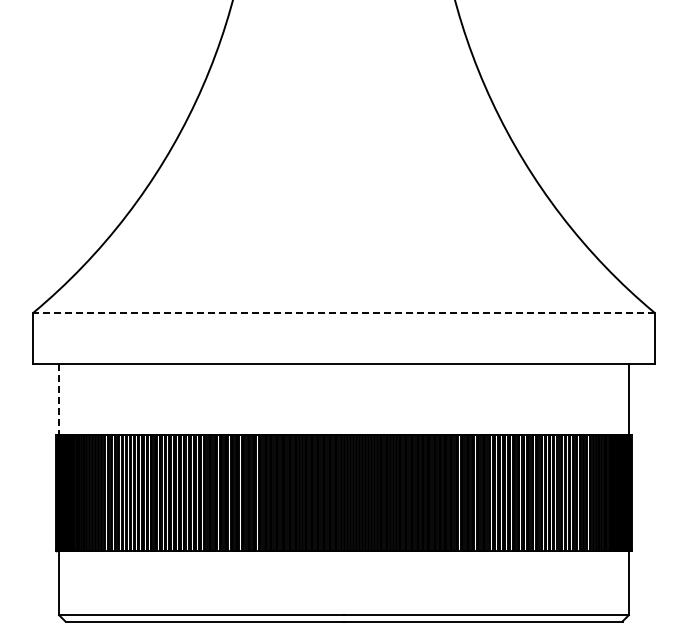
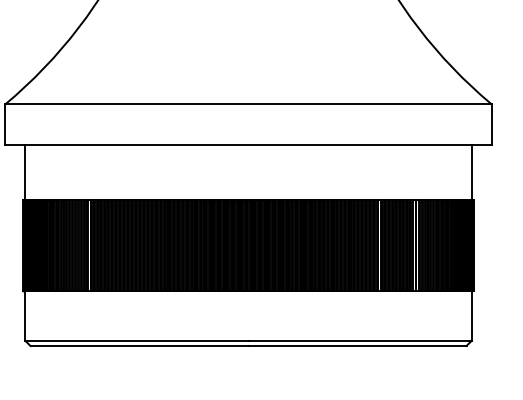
line: (344, 312) -> (248, 104), dashed -> solid
line: (59, 400) -> (25, 172), dashed -> solid

